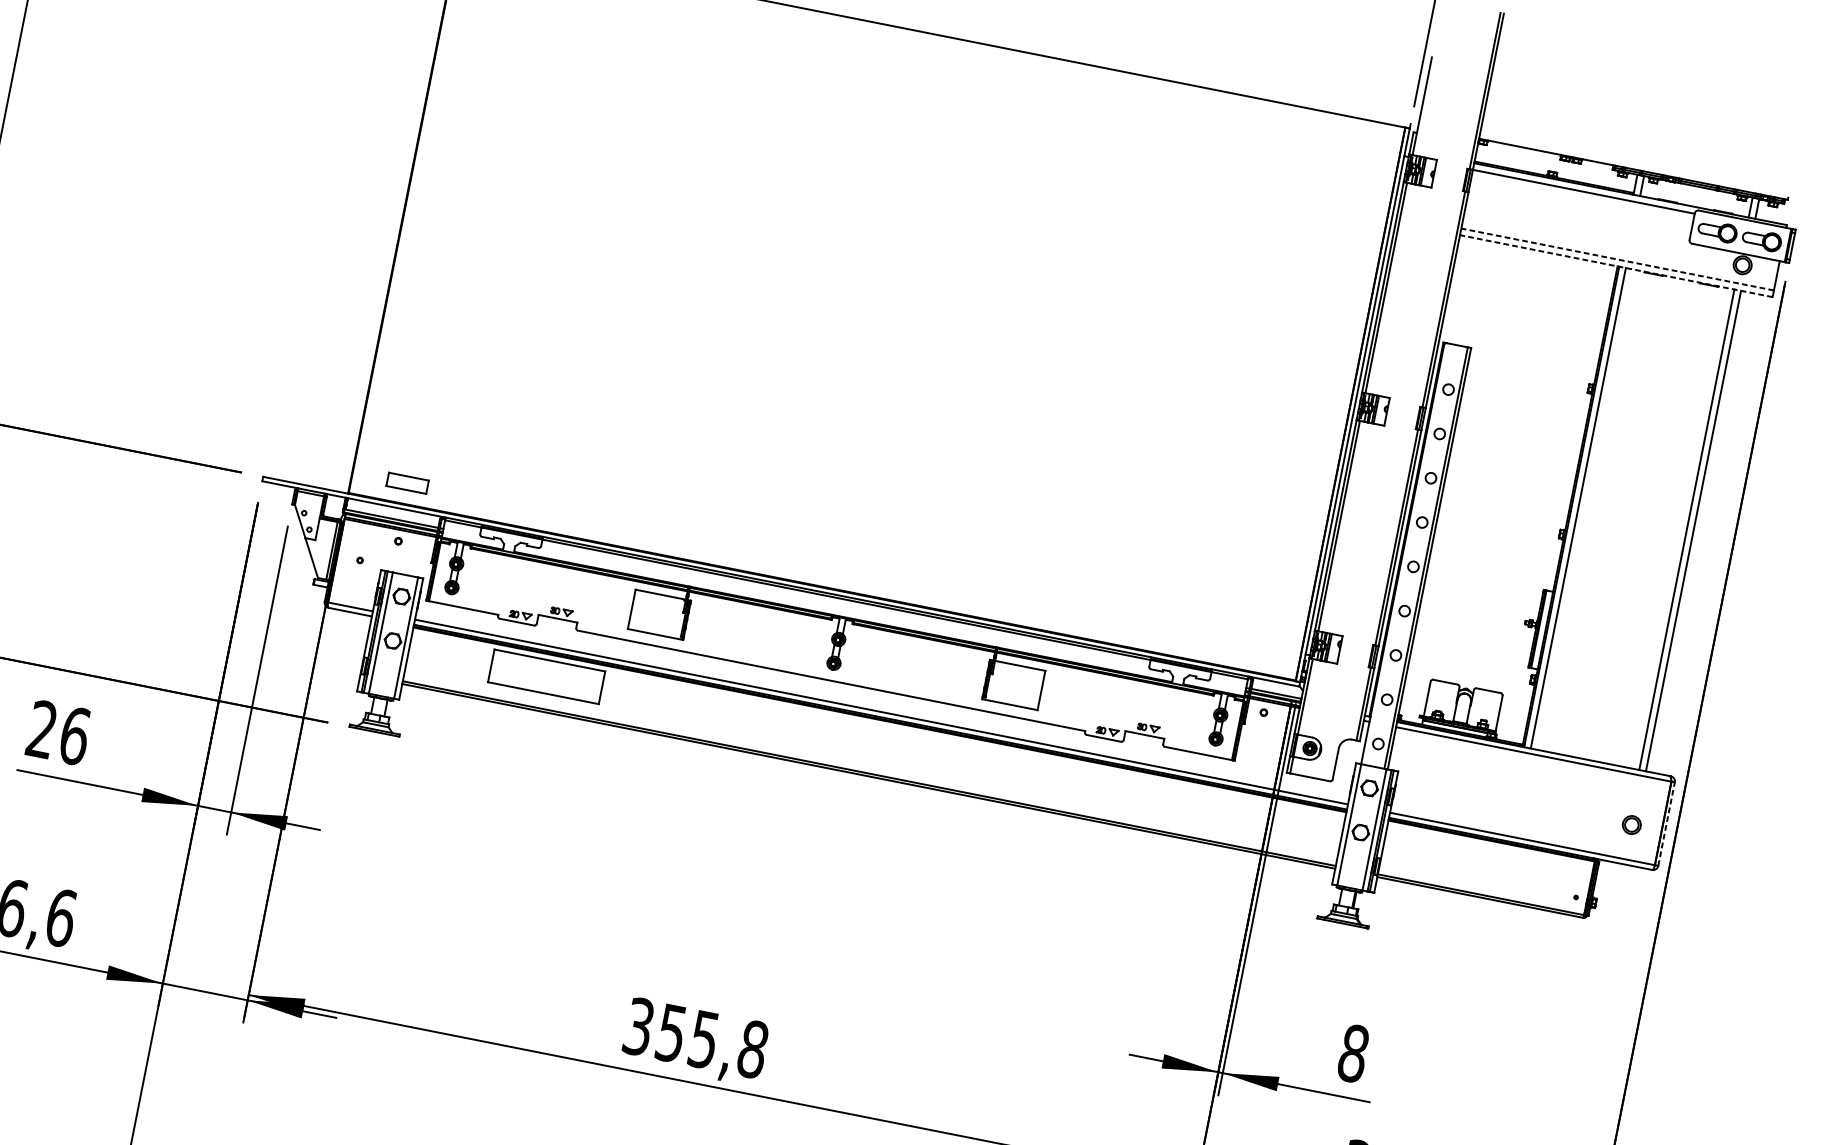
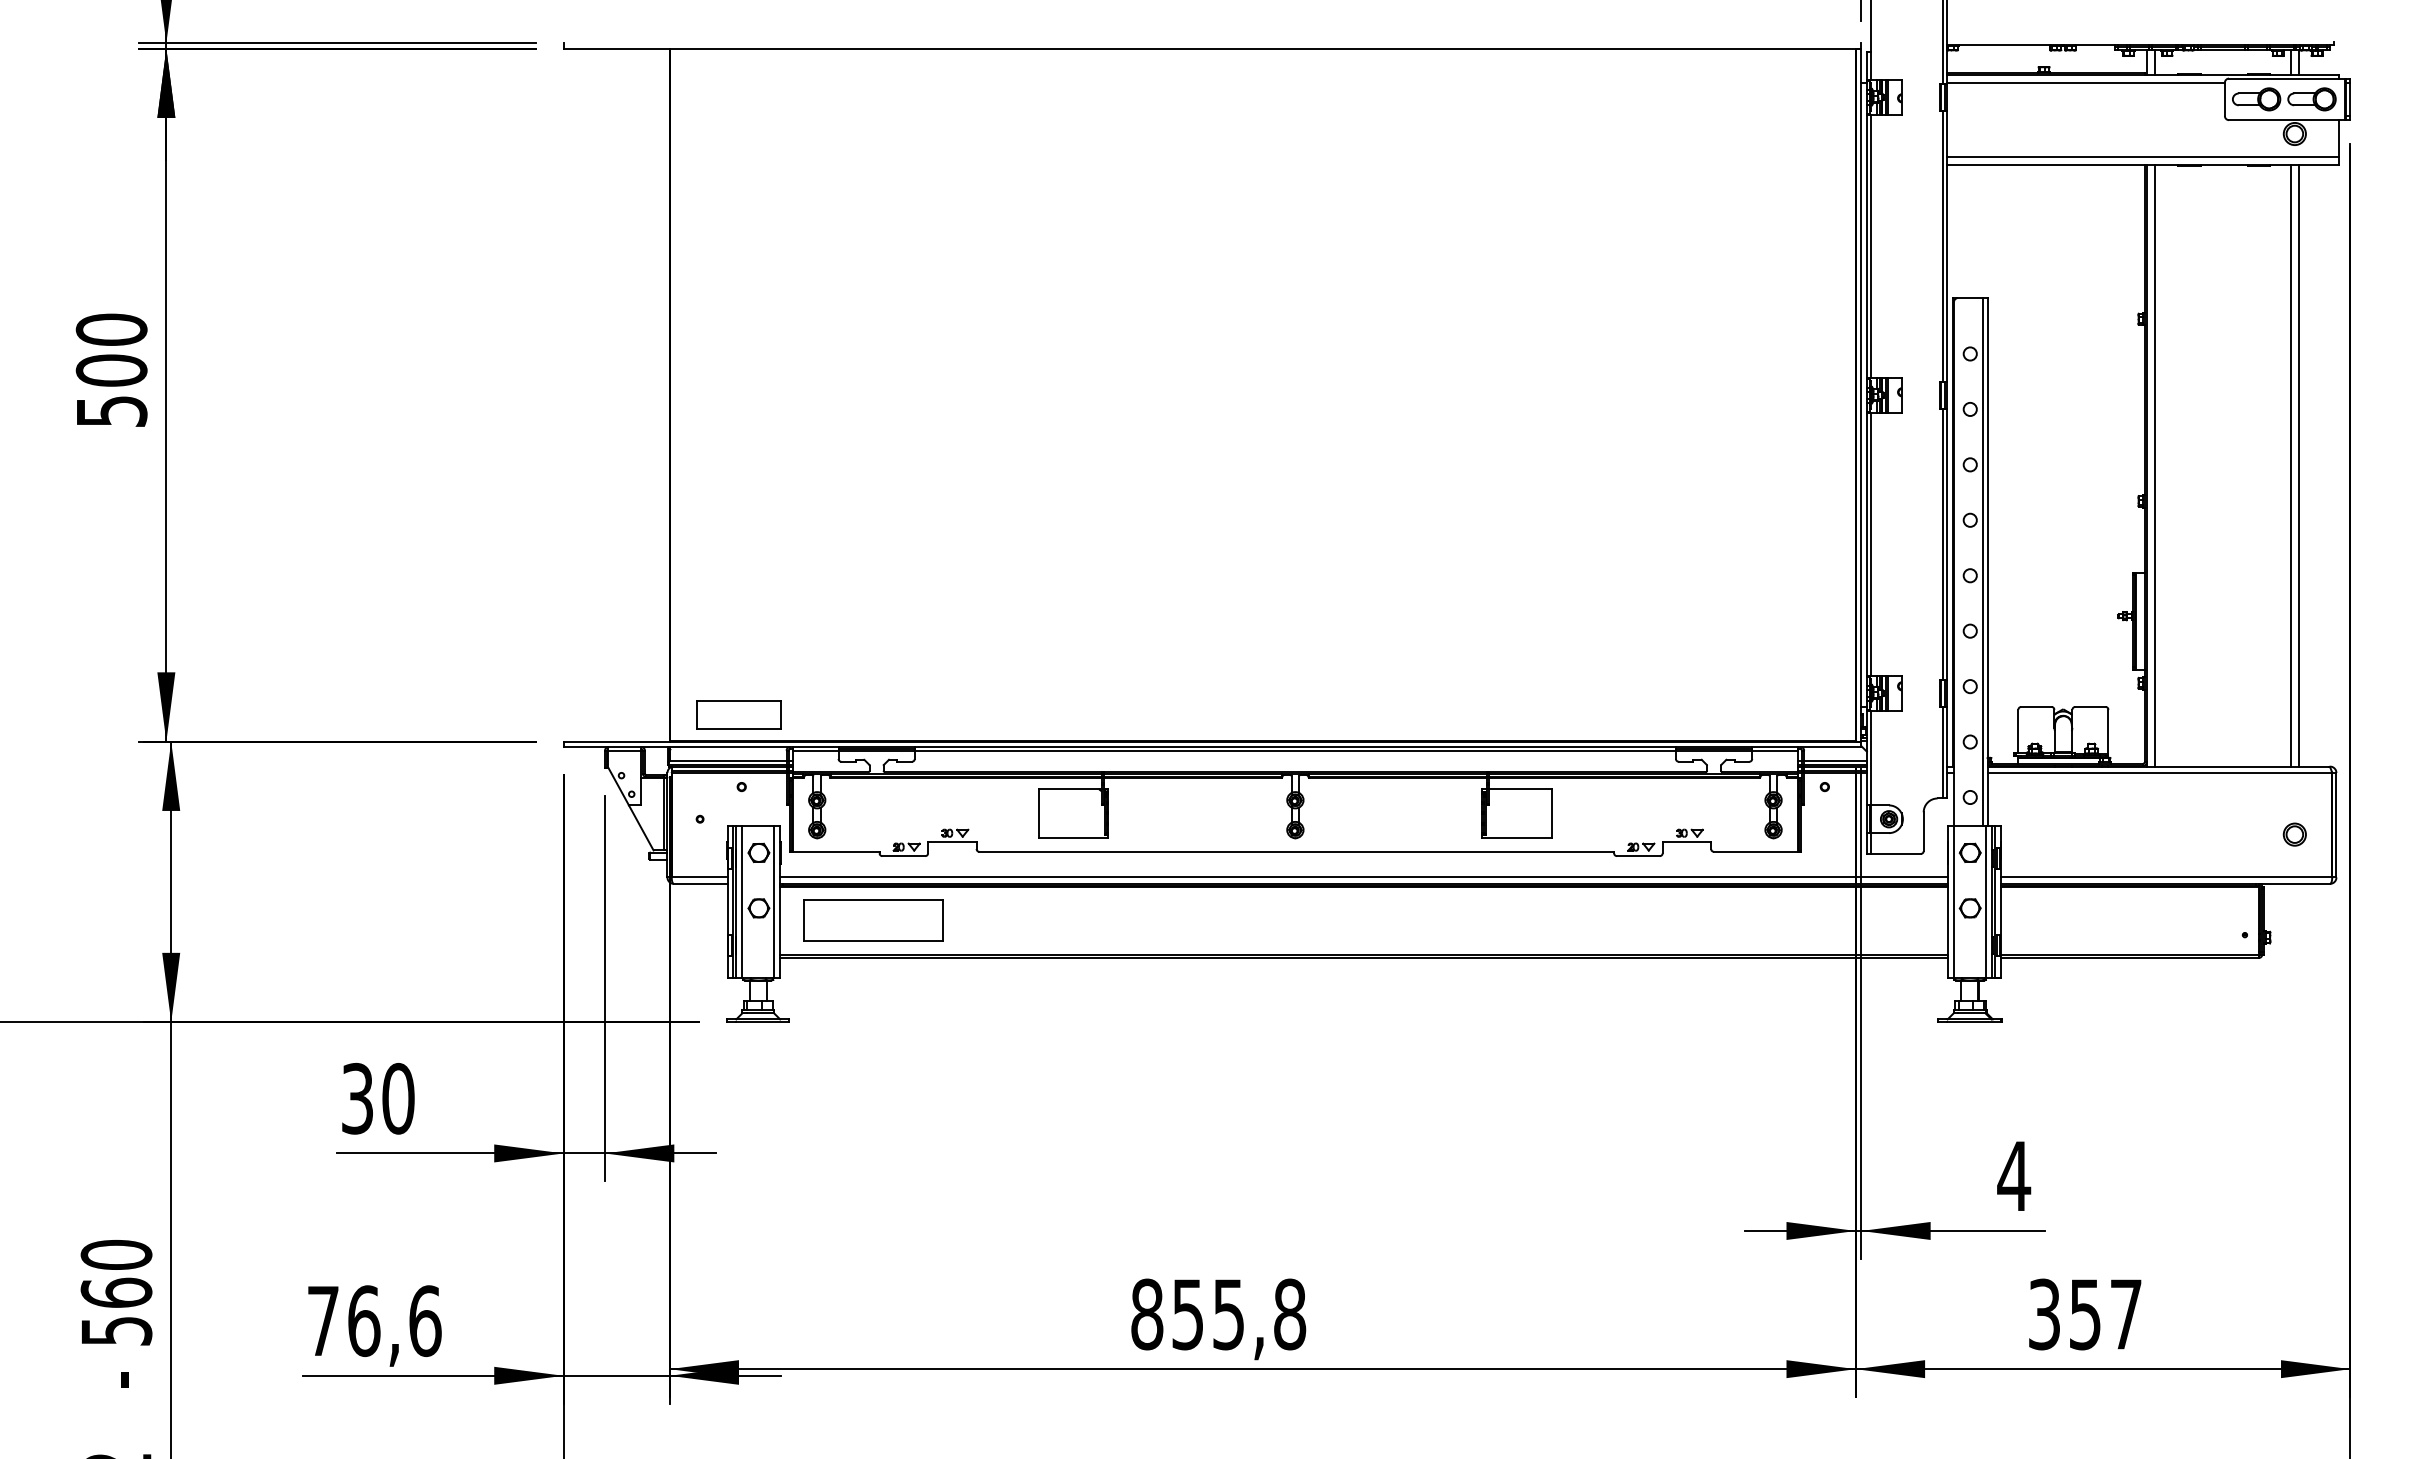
line: (1617, 259) -> (2142, 156), dashed -> solid
line: (1615, 266) -> (2142, 165), dashed -> solid
part: (407, 482) -> (738, 714), size x1.67
part: (546, 676) -> (873, 920), moved
text: (58, 732) -> (378, 1098), 26 -> 30
line: (1666, 823) -> (2336, 824), dashed -> solid
text: (639, 1026) -> (1147, 1314), 355,8 -> 855,8
text: (1353, 1053) -> (2014, 1176), 8 -> 4

